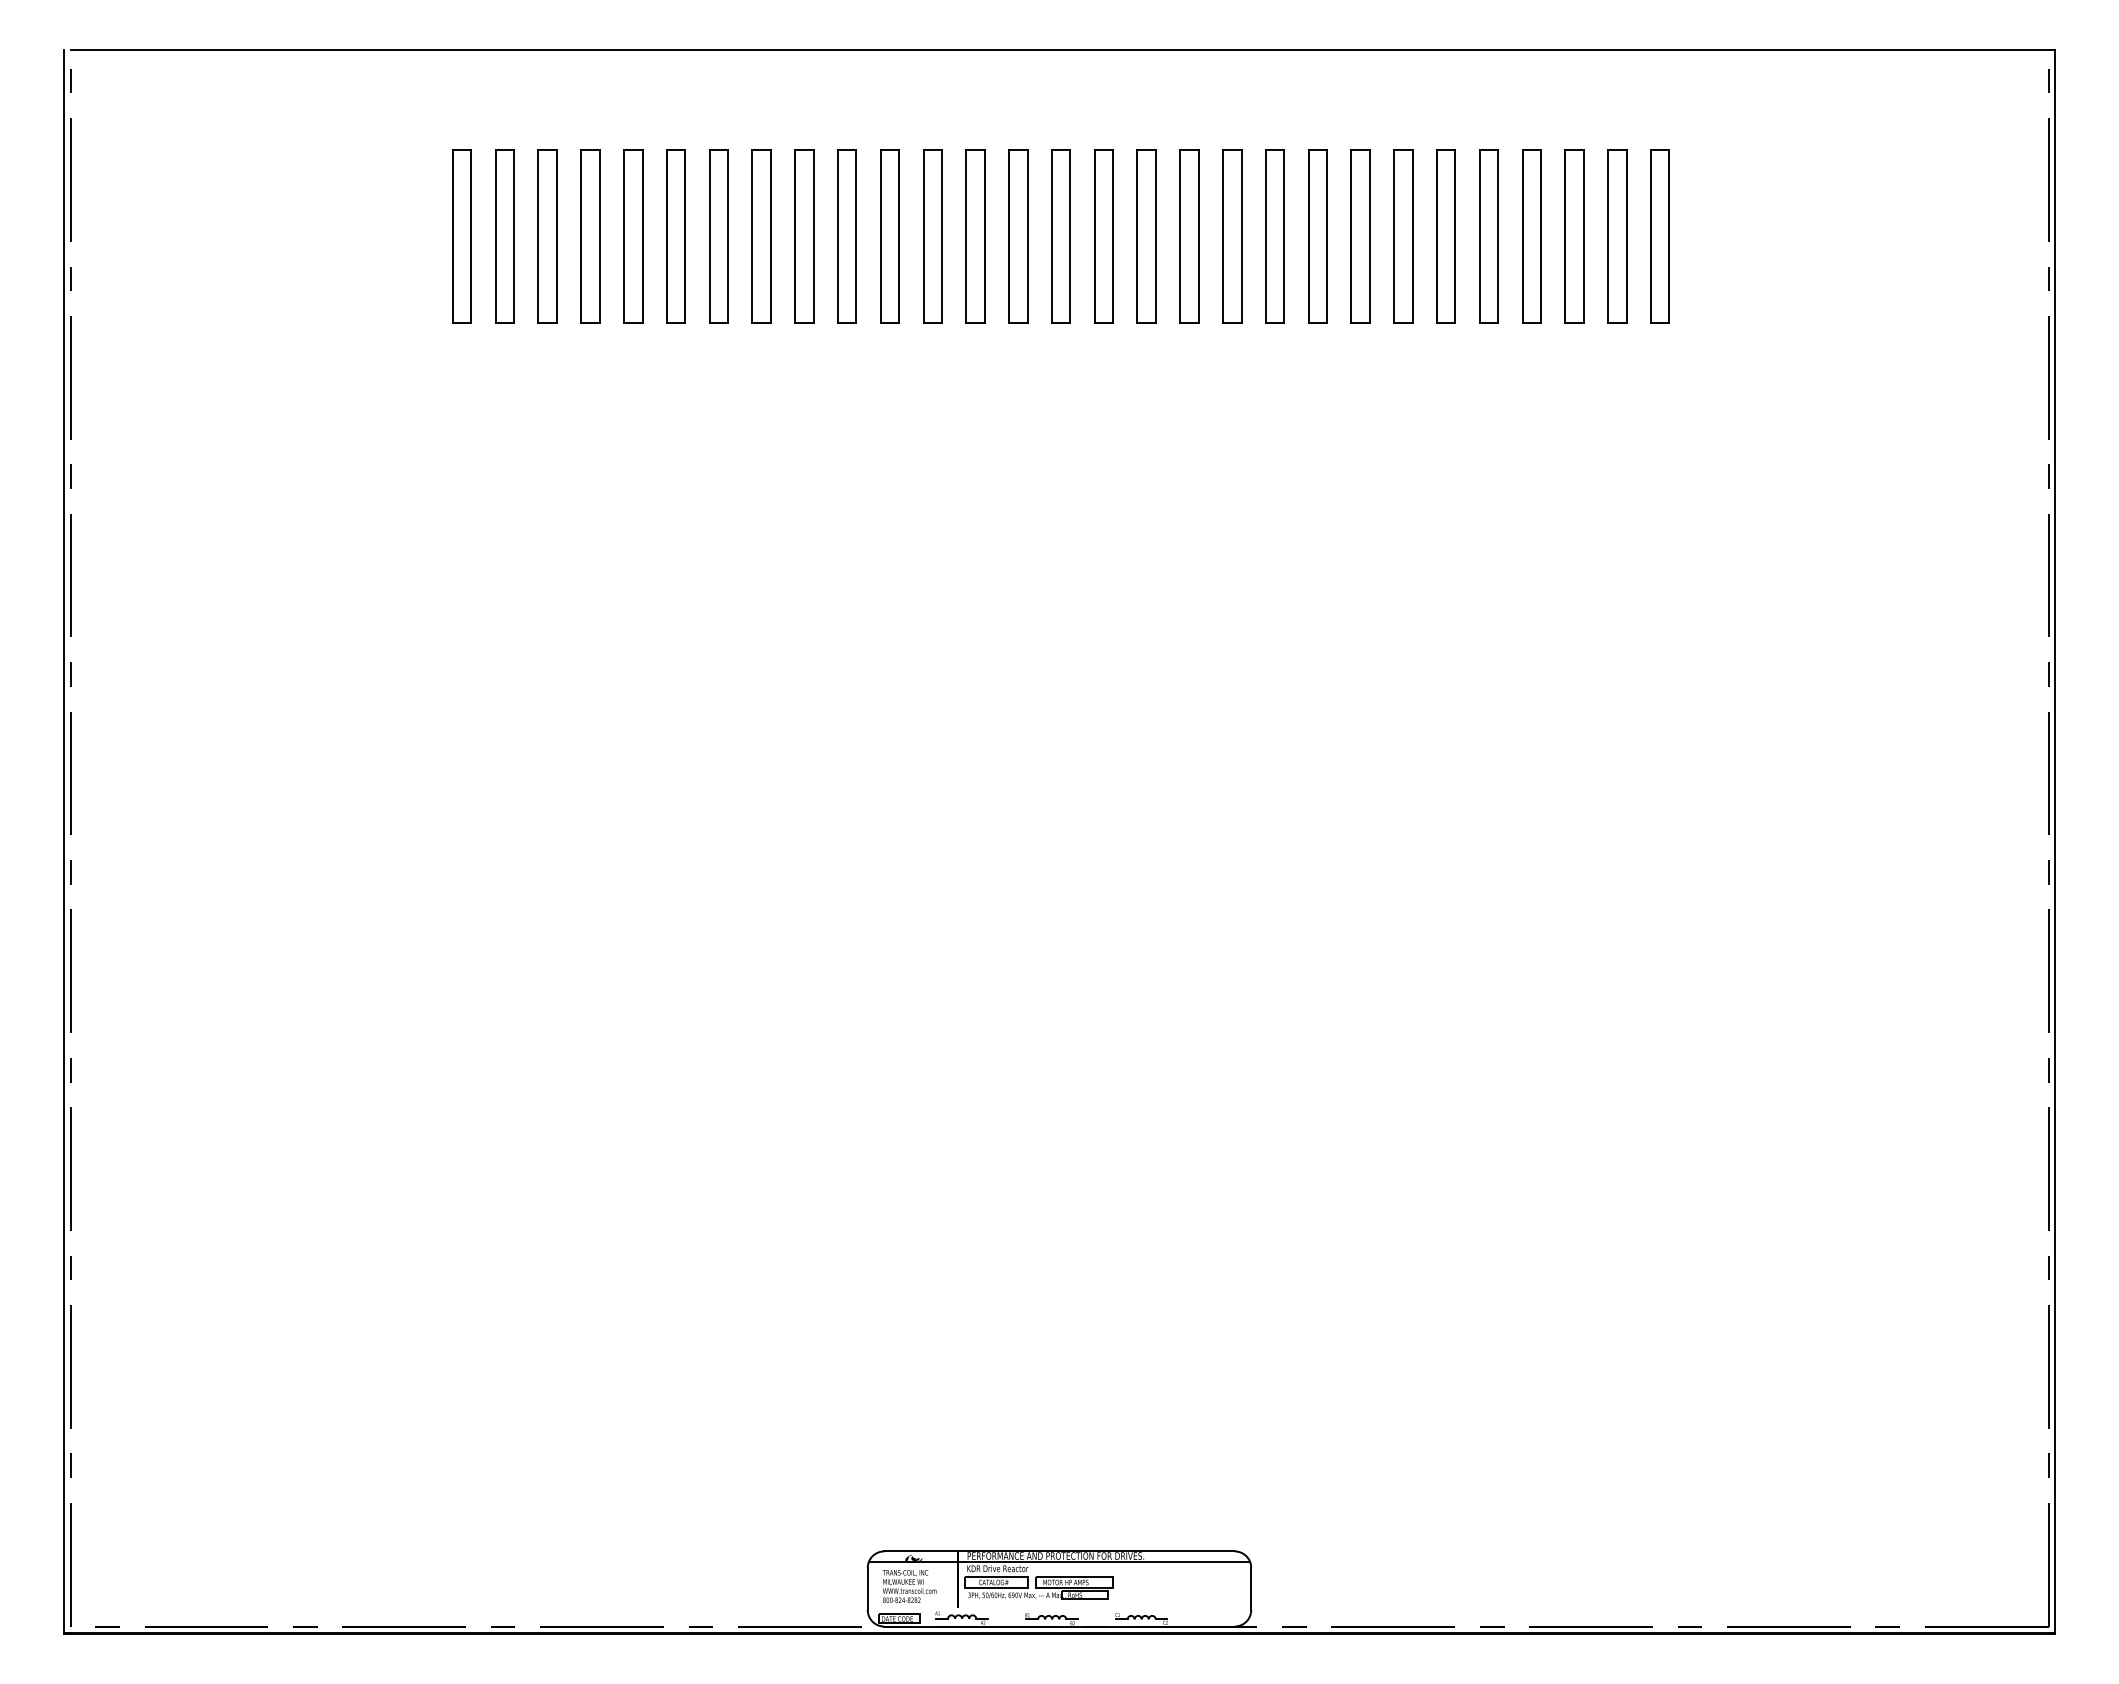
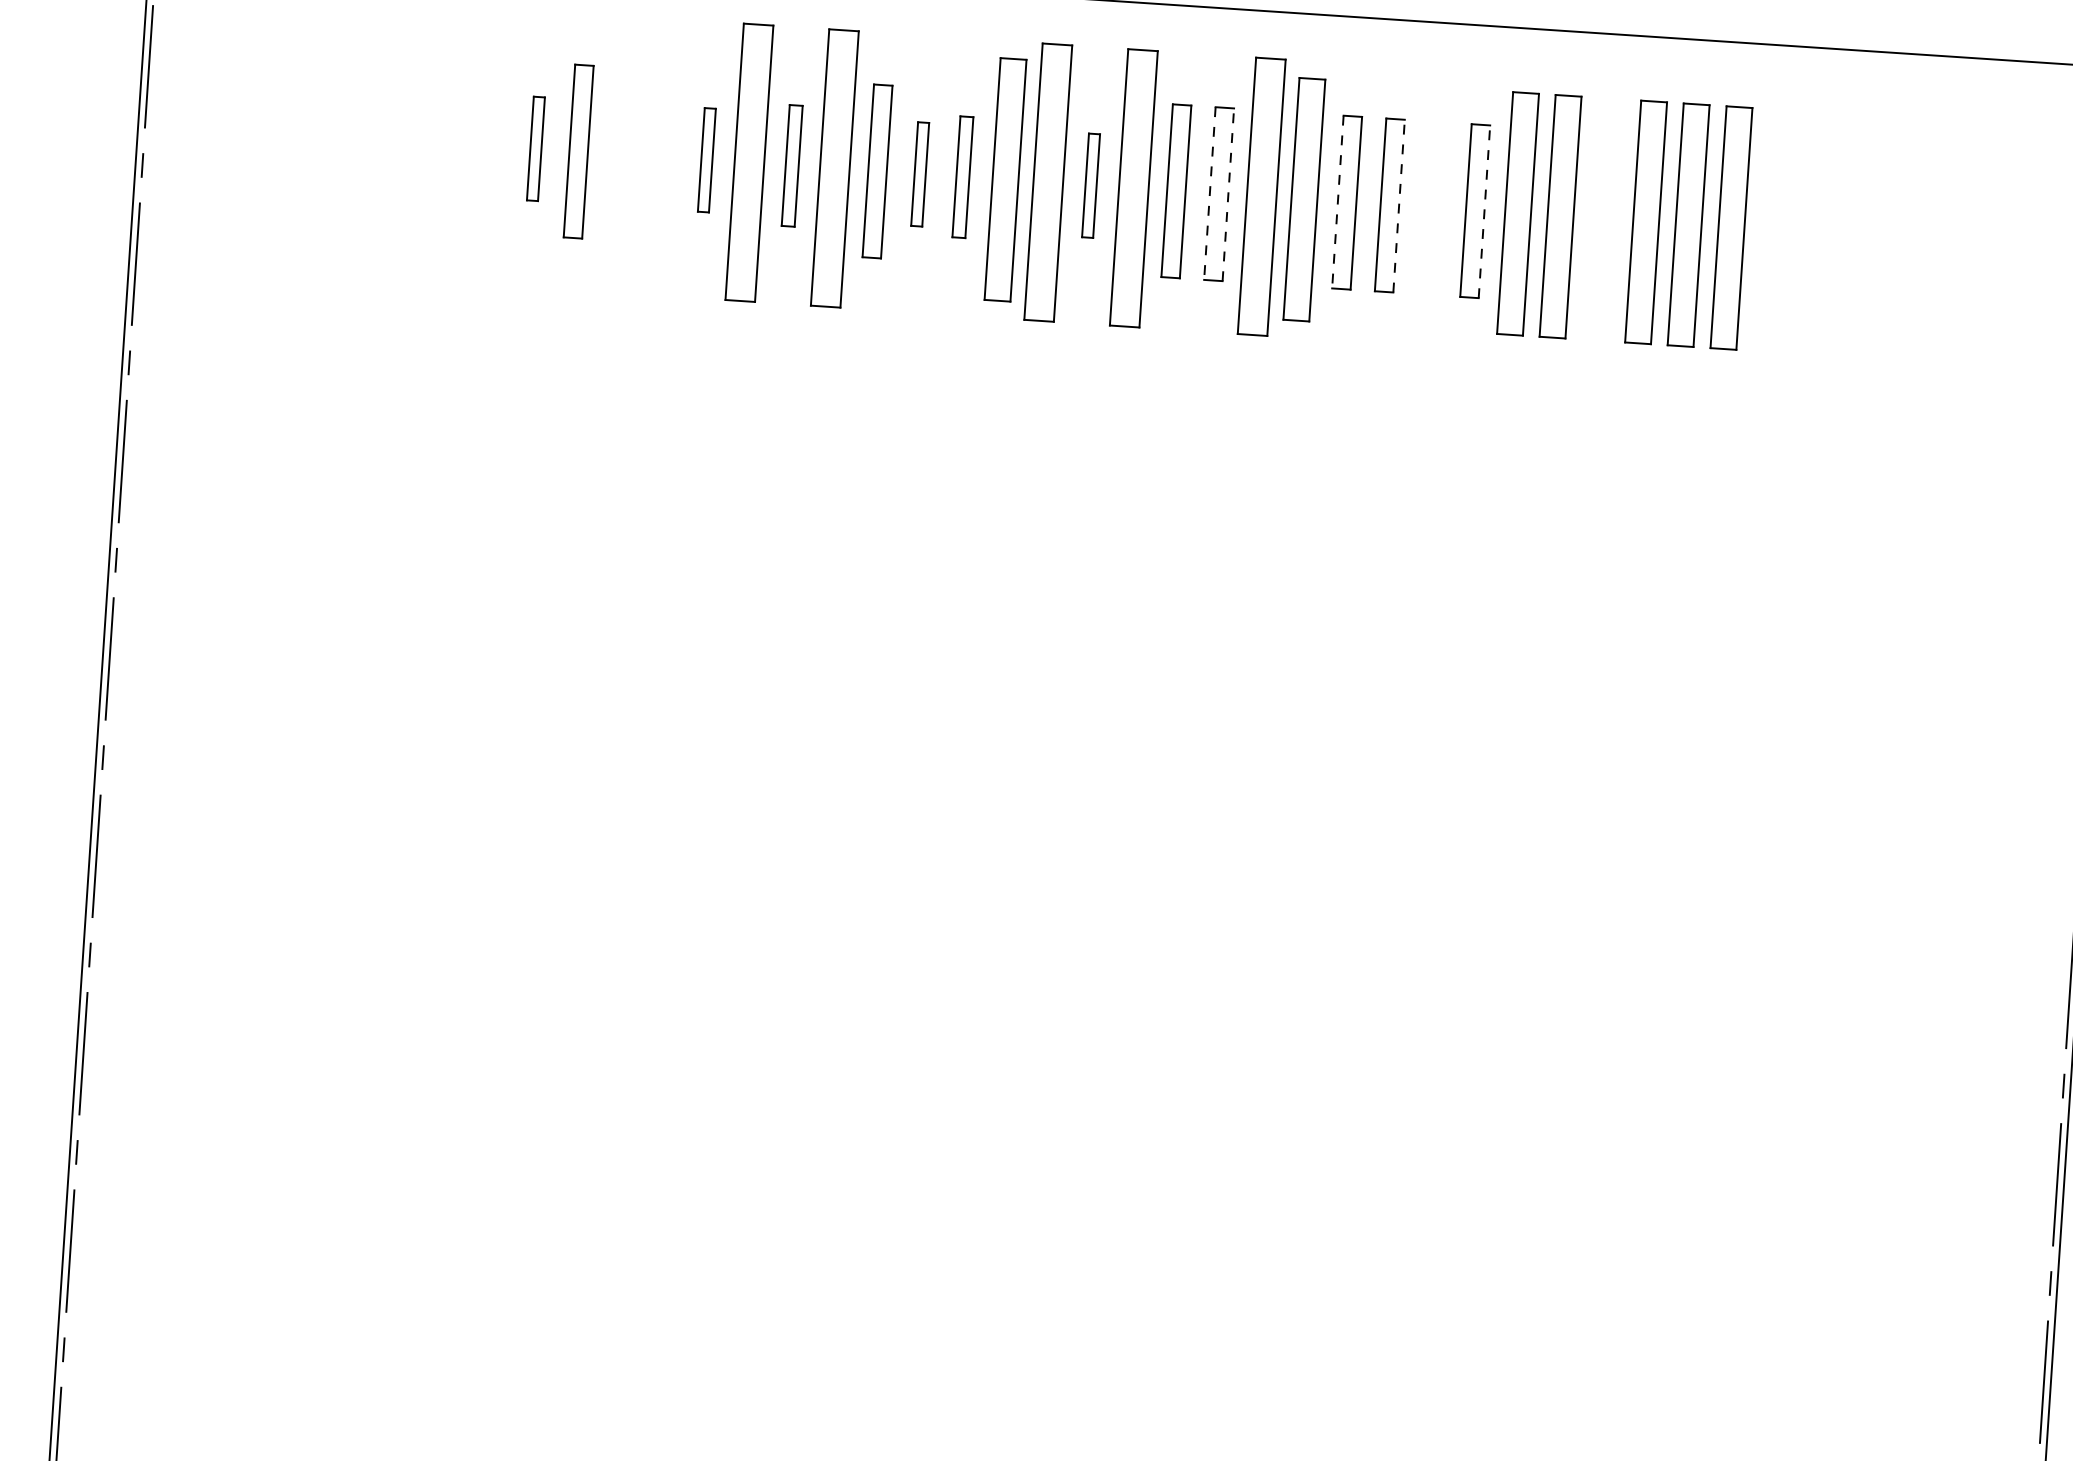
part: (461, 236) -> (535, 149), size x0.6
part: (547, 236) -> (621, 154), removed
part: (590, 236) -> (664, 157), removed
part: (633, 236) -> (707, 160), size x0.6
part: (675, 236) -> (748, 163), size x1.6
part: (718, 236) -> (791, 166), size x0.7
part: (761, 236) -> (834, 168), size x1.6
part: (846, 236) -> (919, 174), size x0.6
part: (889, 236) -> (962, 177), size x0.7
part: (932, 236) -> (1005, 180), size x1.4
part: (975, 236) -> (1048, 183), size x1.6
part: (1018, 236) -> (1091, 185), size x0.6
part: (1060, 236) -> (1133, 188), size x1.6
line: (1137, 236) -> (1209, 193), solid -> dashed
line: (1155, 236) -> (1227, 195), solid -> dashed
part: (1189, 236) -> (1261, 197), size x1.6
part: (1232, 236) -> (1304, 200), size x1.4
line: (1265, 236) -> (1337, 202), solid -> dashed
line: (1327, 236) -> (1399, 206), solid -> dashed
part: (1360, 236) -> (1432, 208), removed
line: (1412, 236) -> (1484, 212), solid -> dashed
part: (1445, 236) -> (1517, 214), size x1.4
part: (1488, 236) -> (1560, 217), size x1.4
part: (1531, 236) -> (1603, 219), removed
part: (1574, 236) -> (1645, 222), size x1.4
part: (1617, 236) -> (1688, 225), size x1.4
part: (1659, 236) -> (1730, 228), size x1.4

